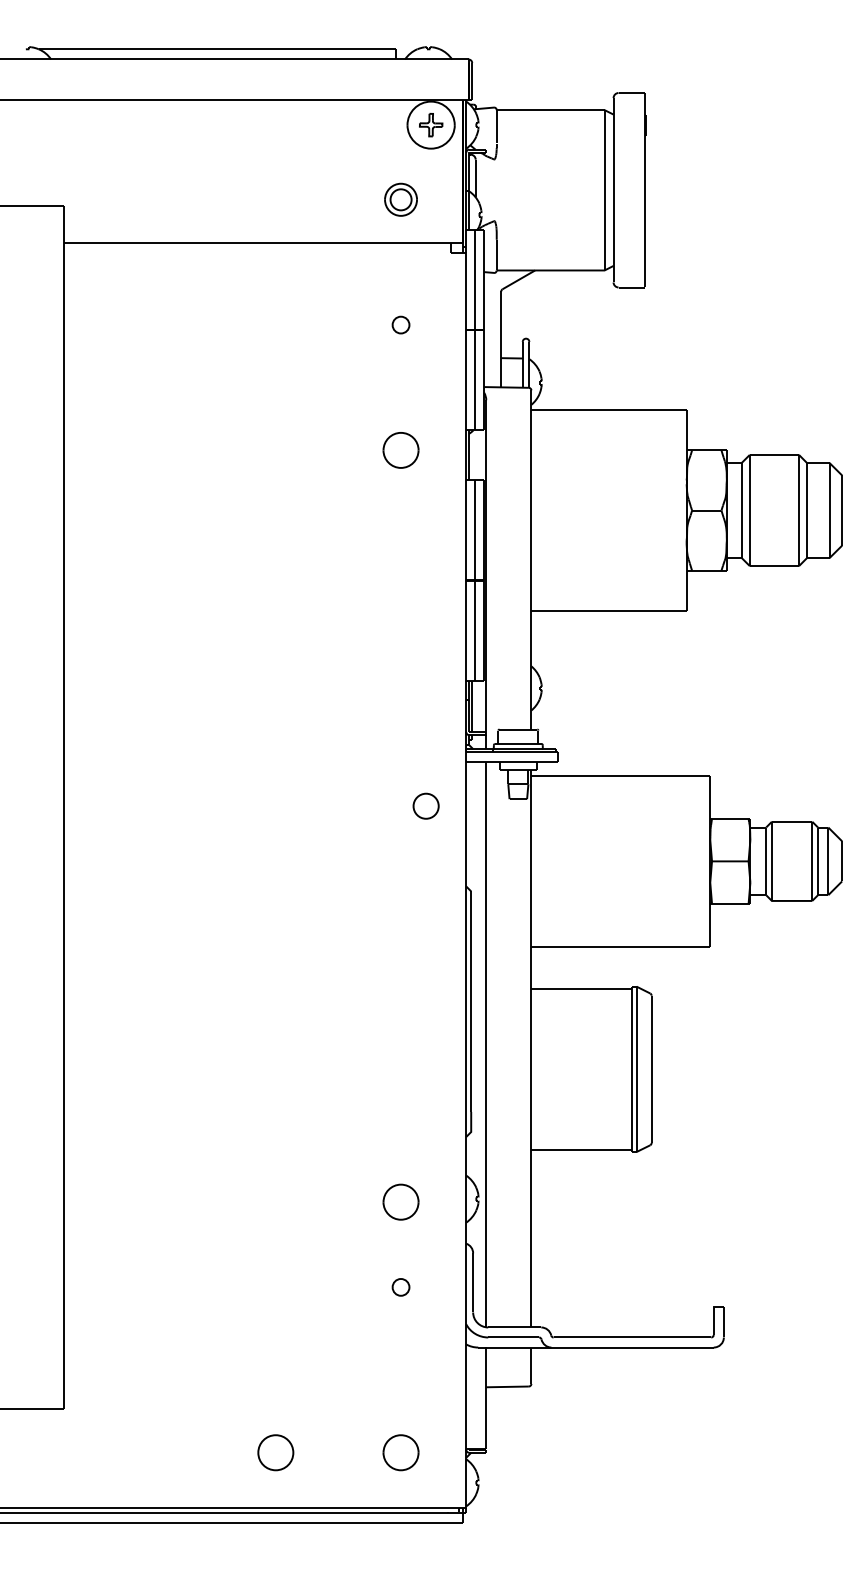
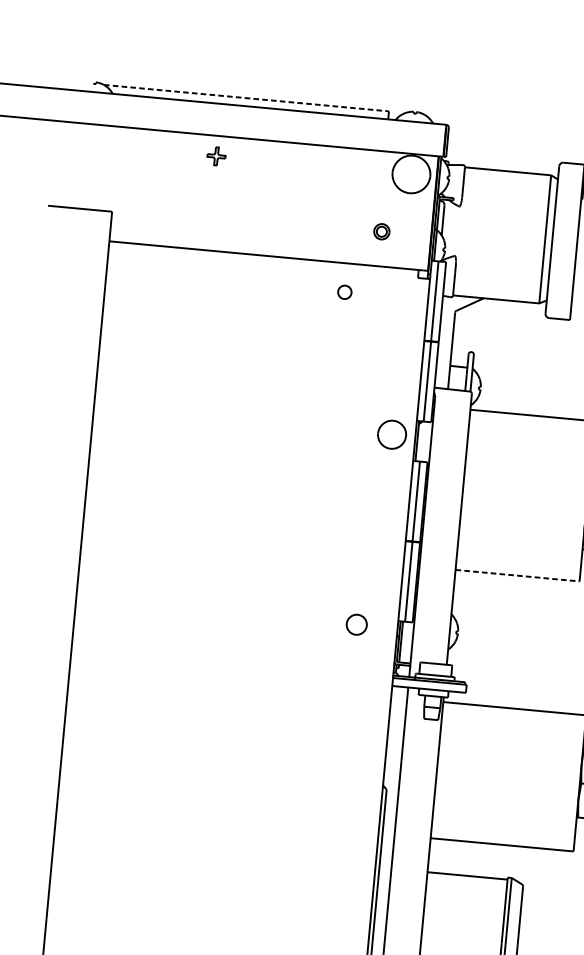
line: (218, 49) -> (247, 98), solid -> dashed
part: (431, 125) -> (216, 156), moved
part: (400, 199) -> (381, 231), size x0.6
part: (400, 324) -> (344, 291), moved
part: (400, 450) -> (391, 434), moved
line: (609, 610) -> (517, 575), solid -> dashed
part: (425, 805) -> (356, 624), moved

